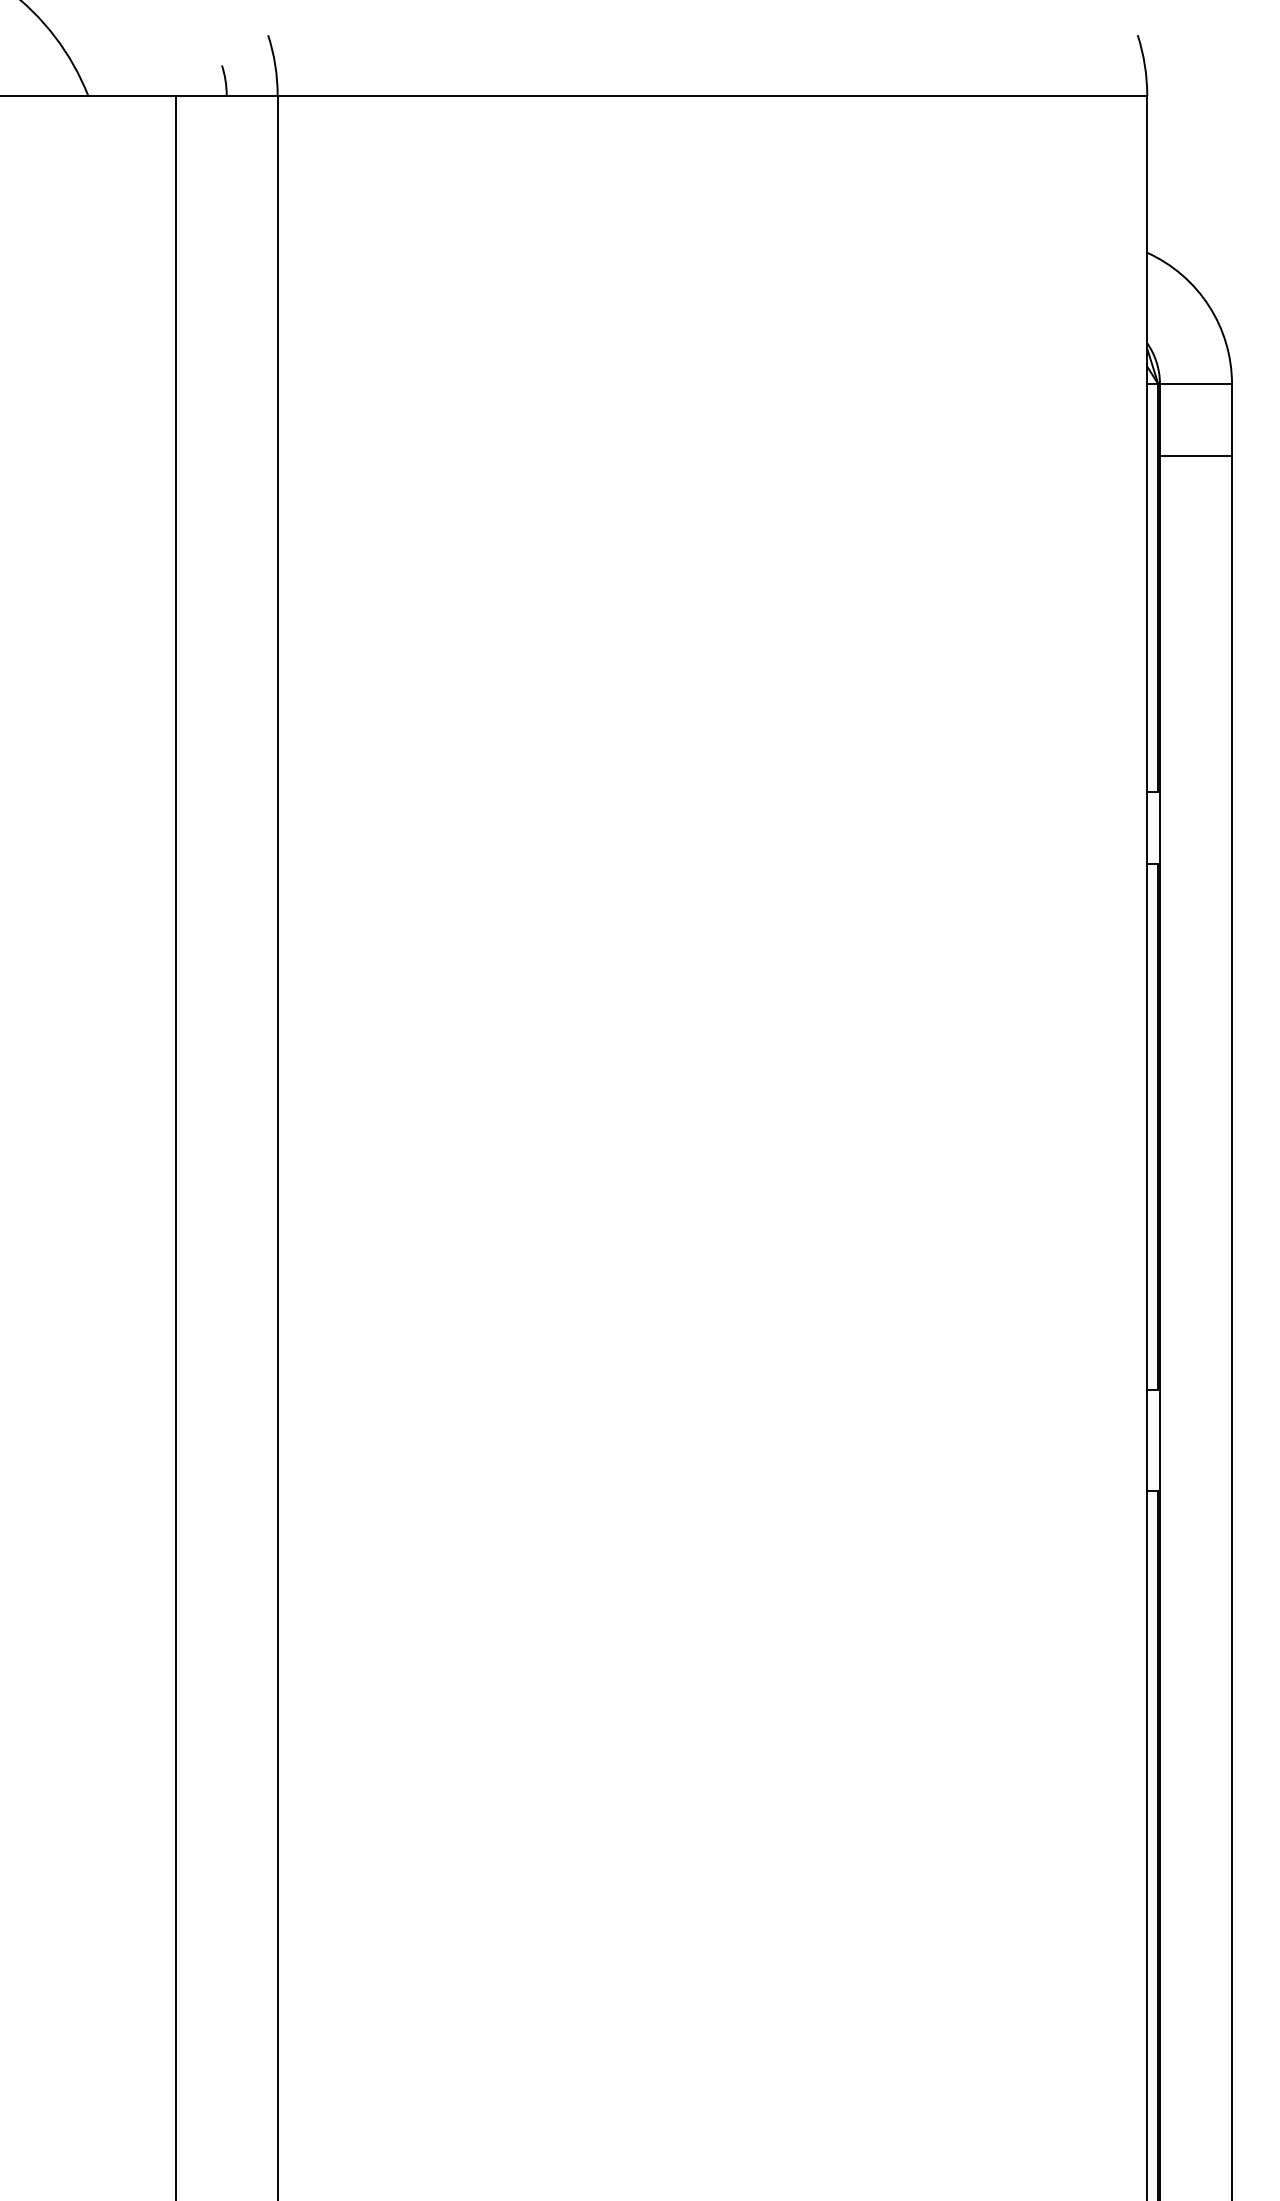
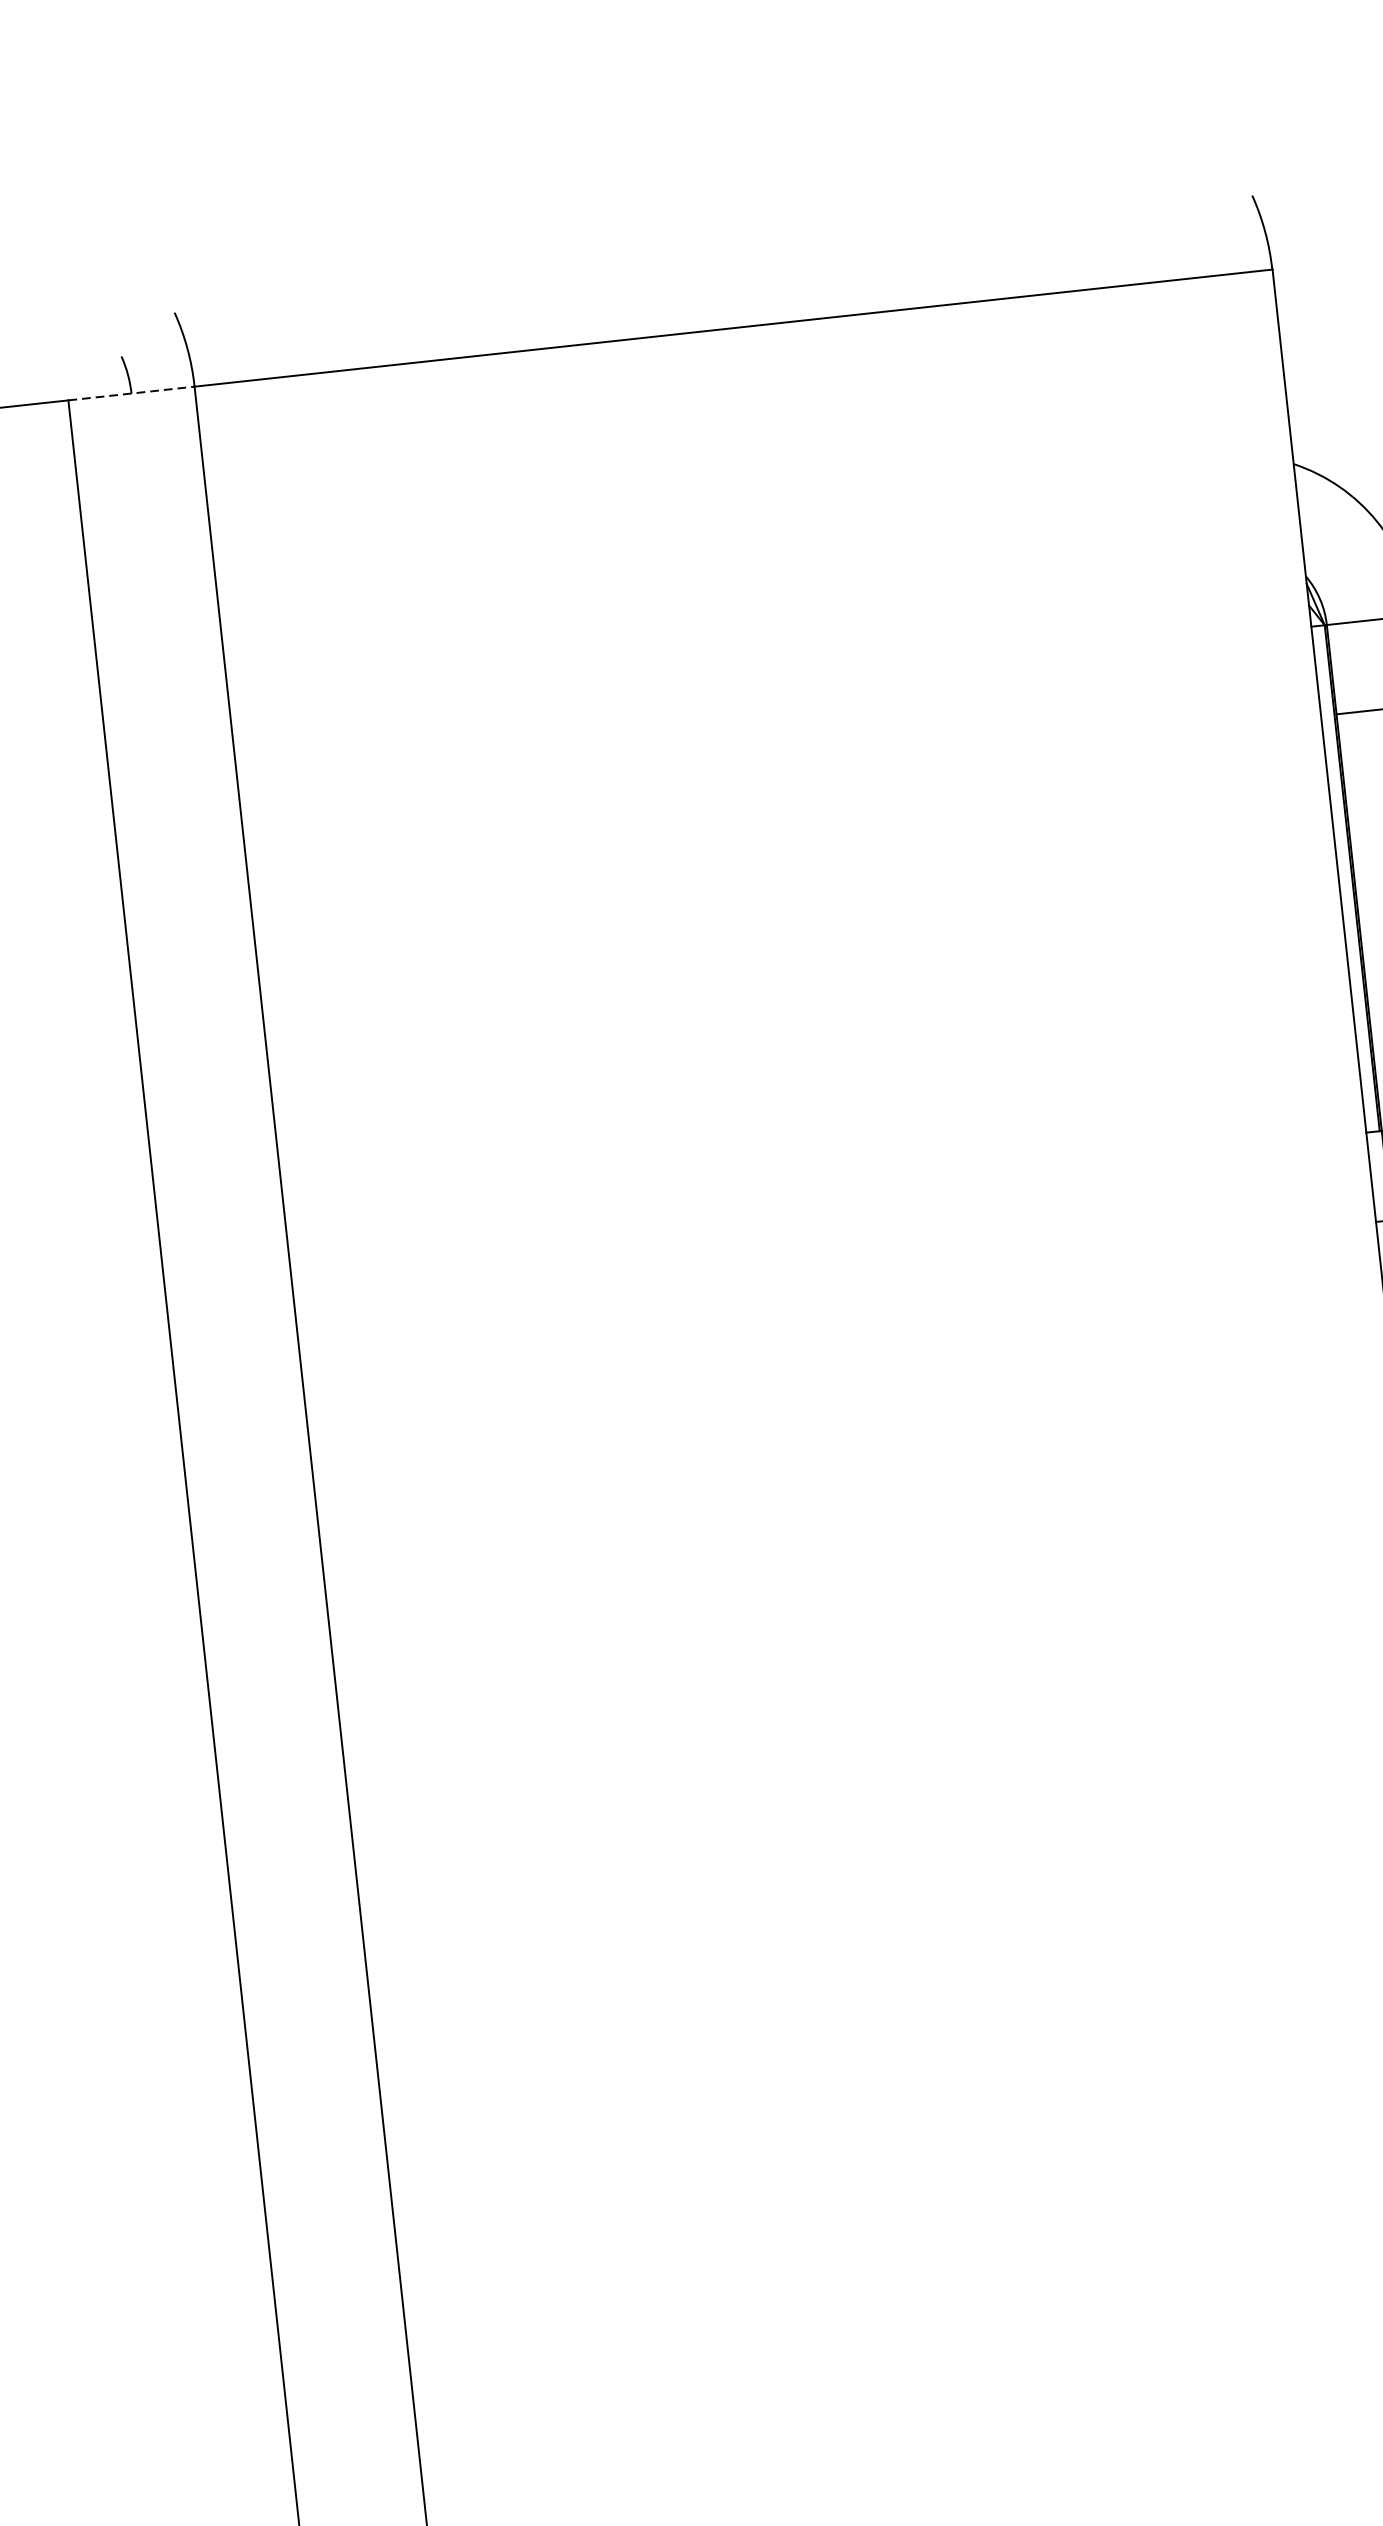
line: (226, 95) -> (131, 393), solid -> dashed

